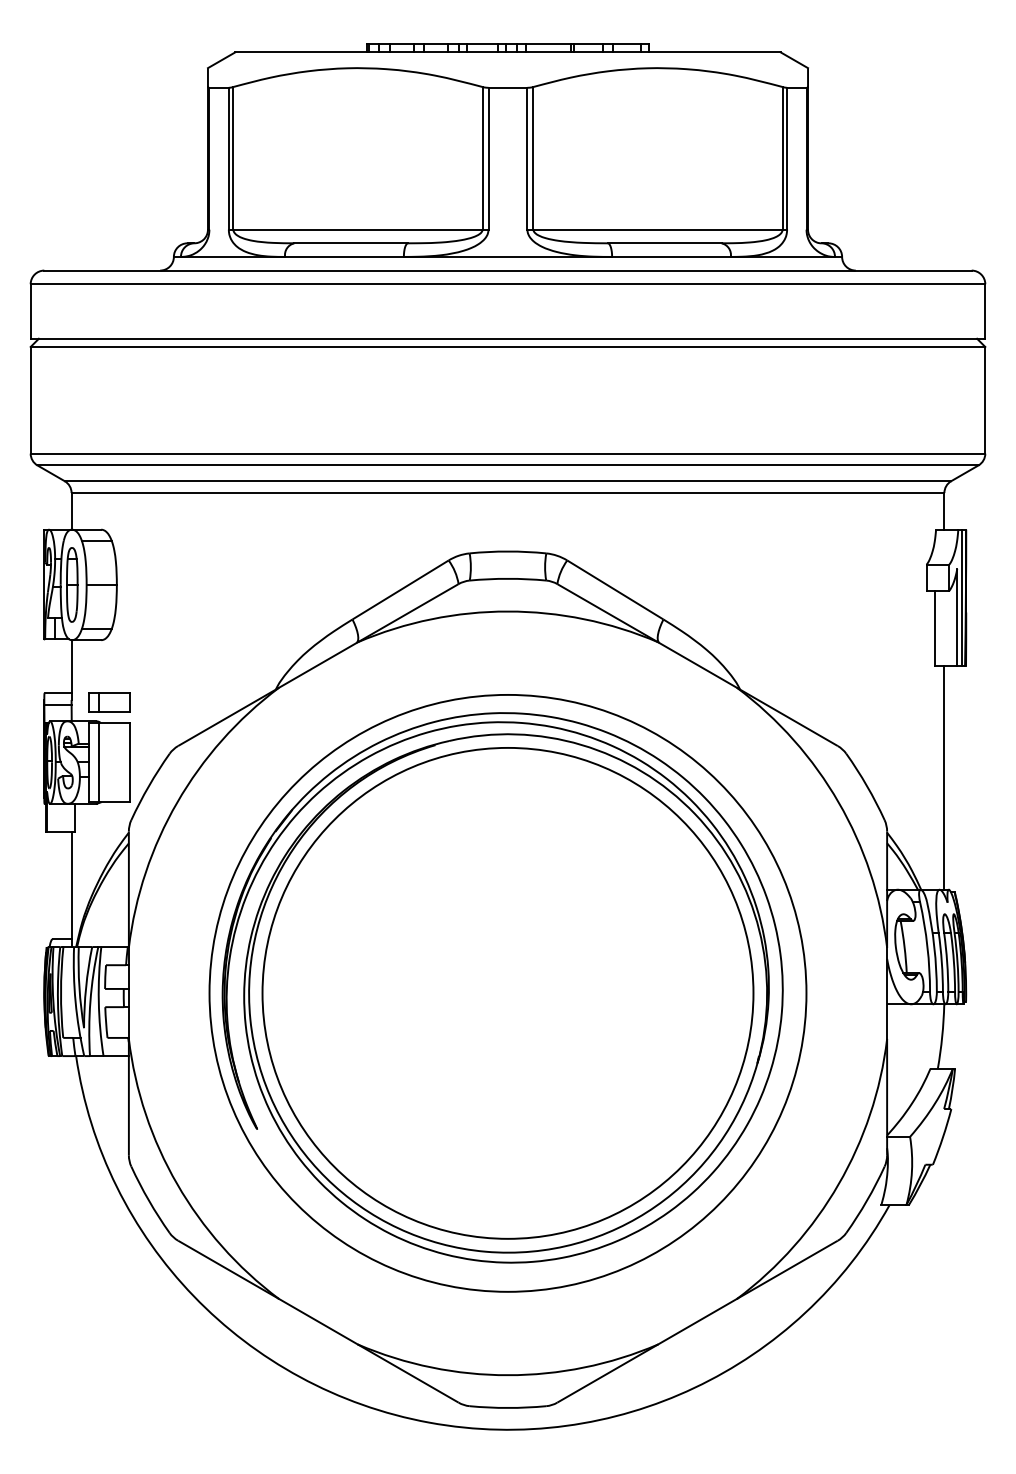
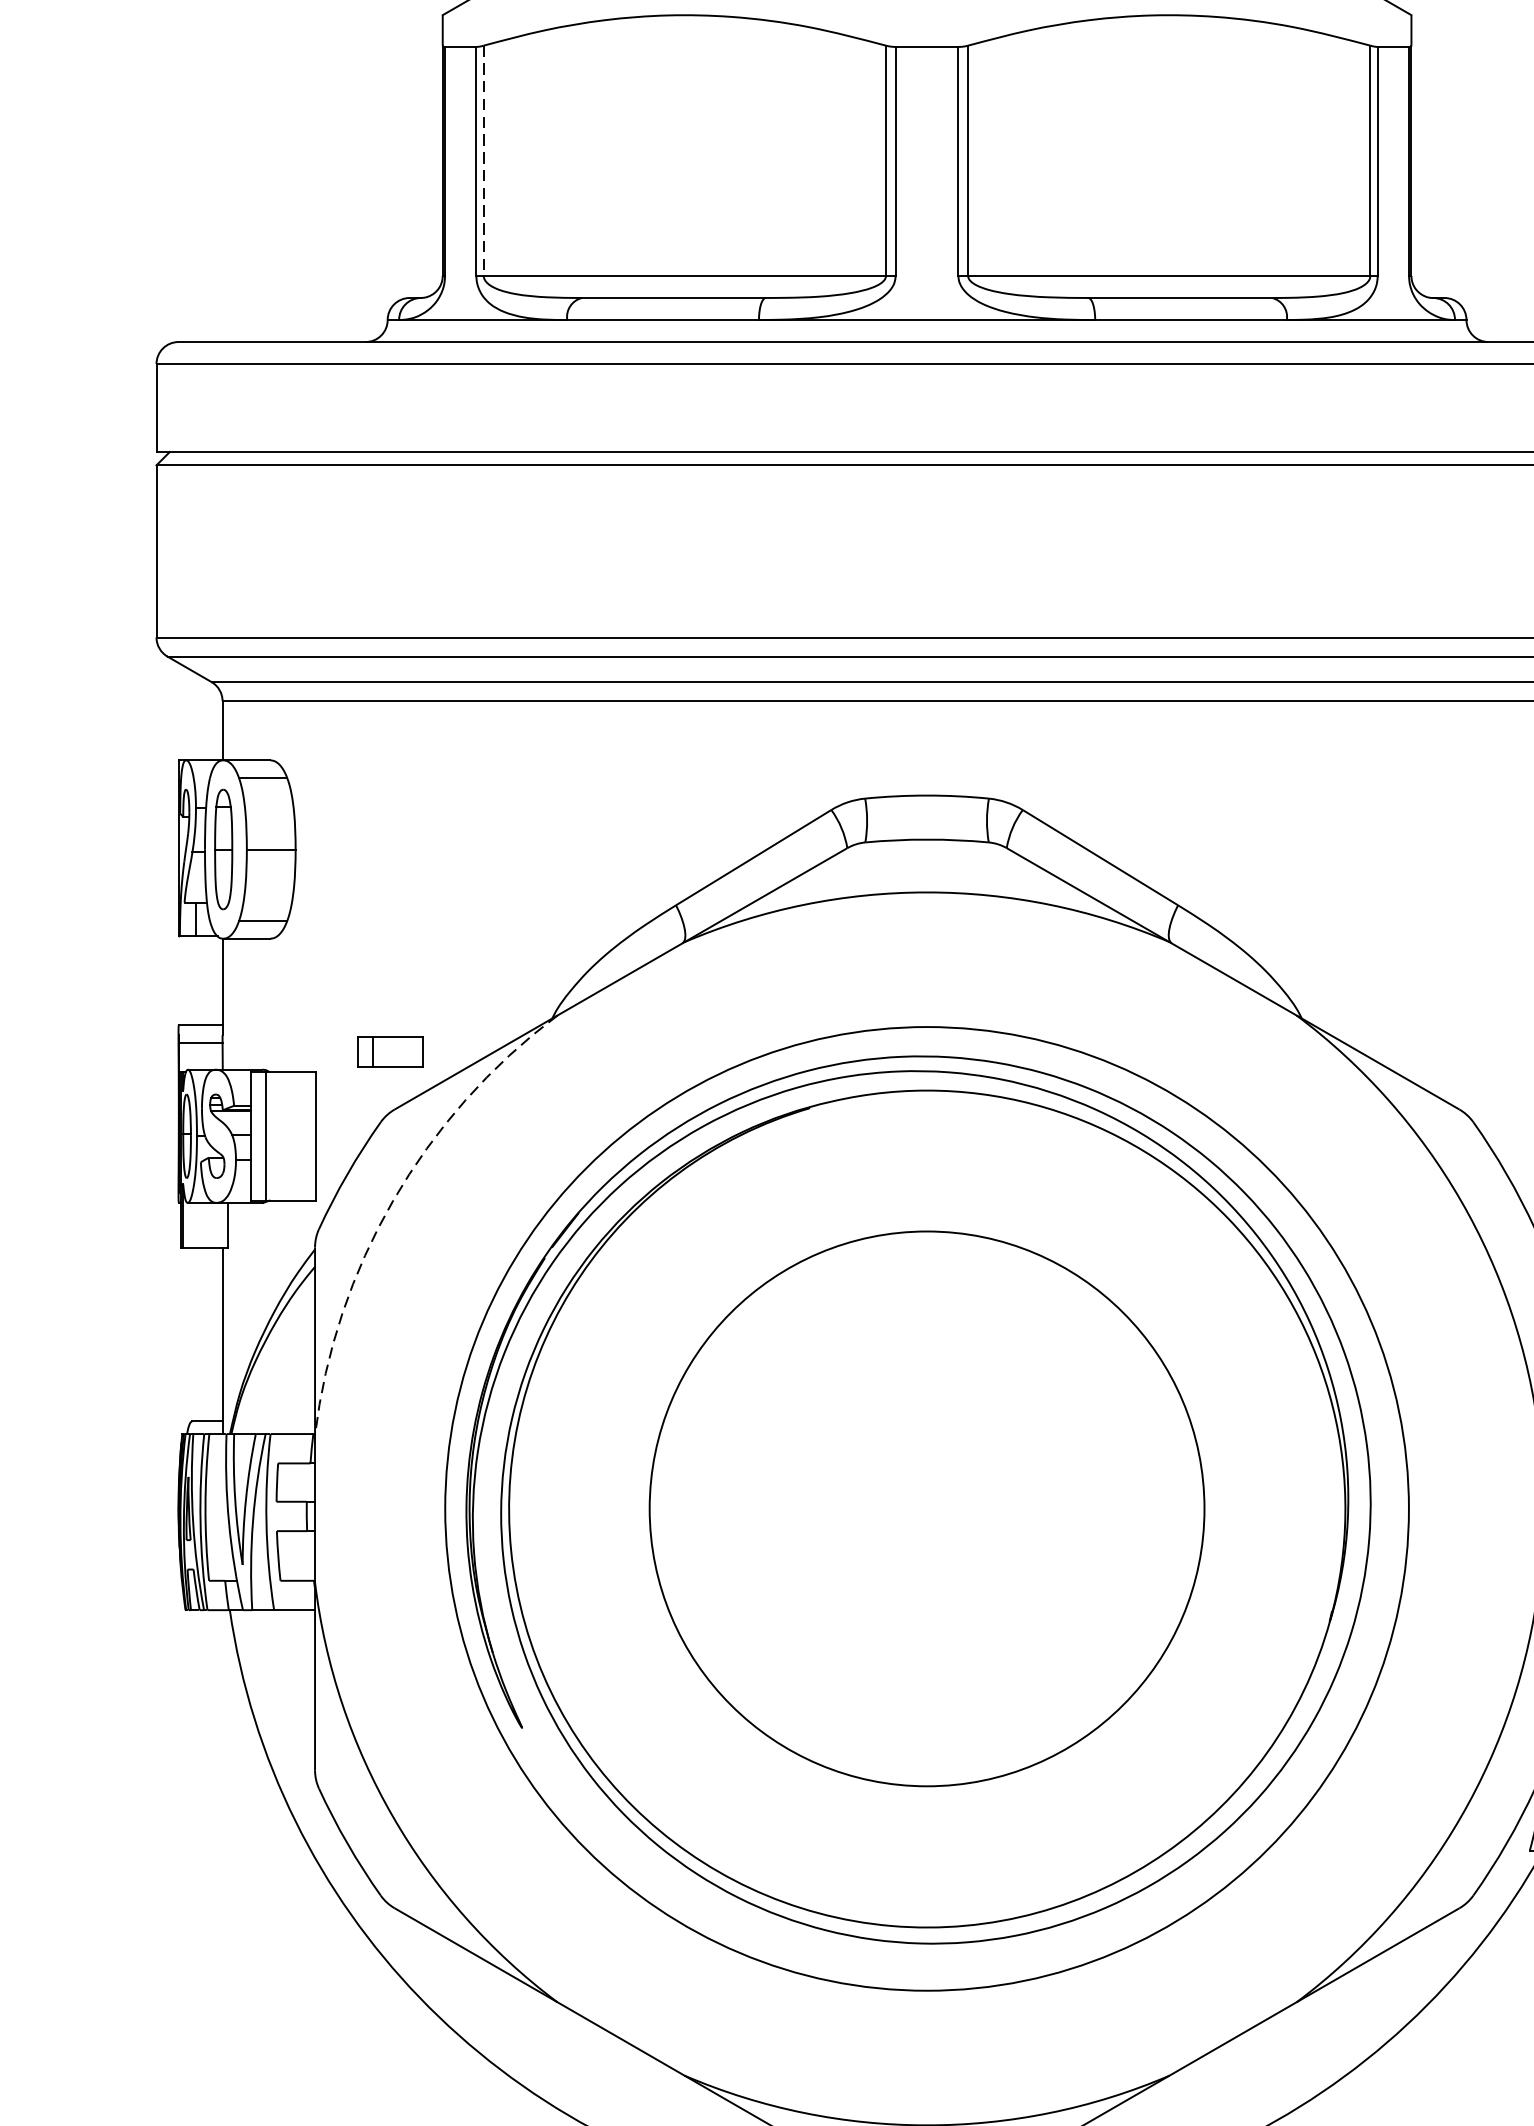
line: (233, 158) -> (483, 161), solid -> dashed
part: (109, 702) -> (390, 1052), moved
arc: (177, 802) -> (393, 1200), solid -> dashed
circle: (507, 992) -> (926, 1507), size x0.7

